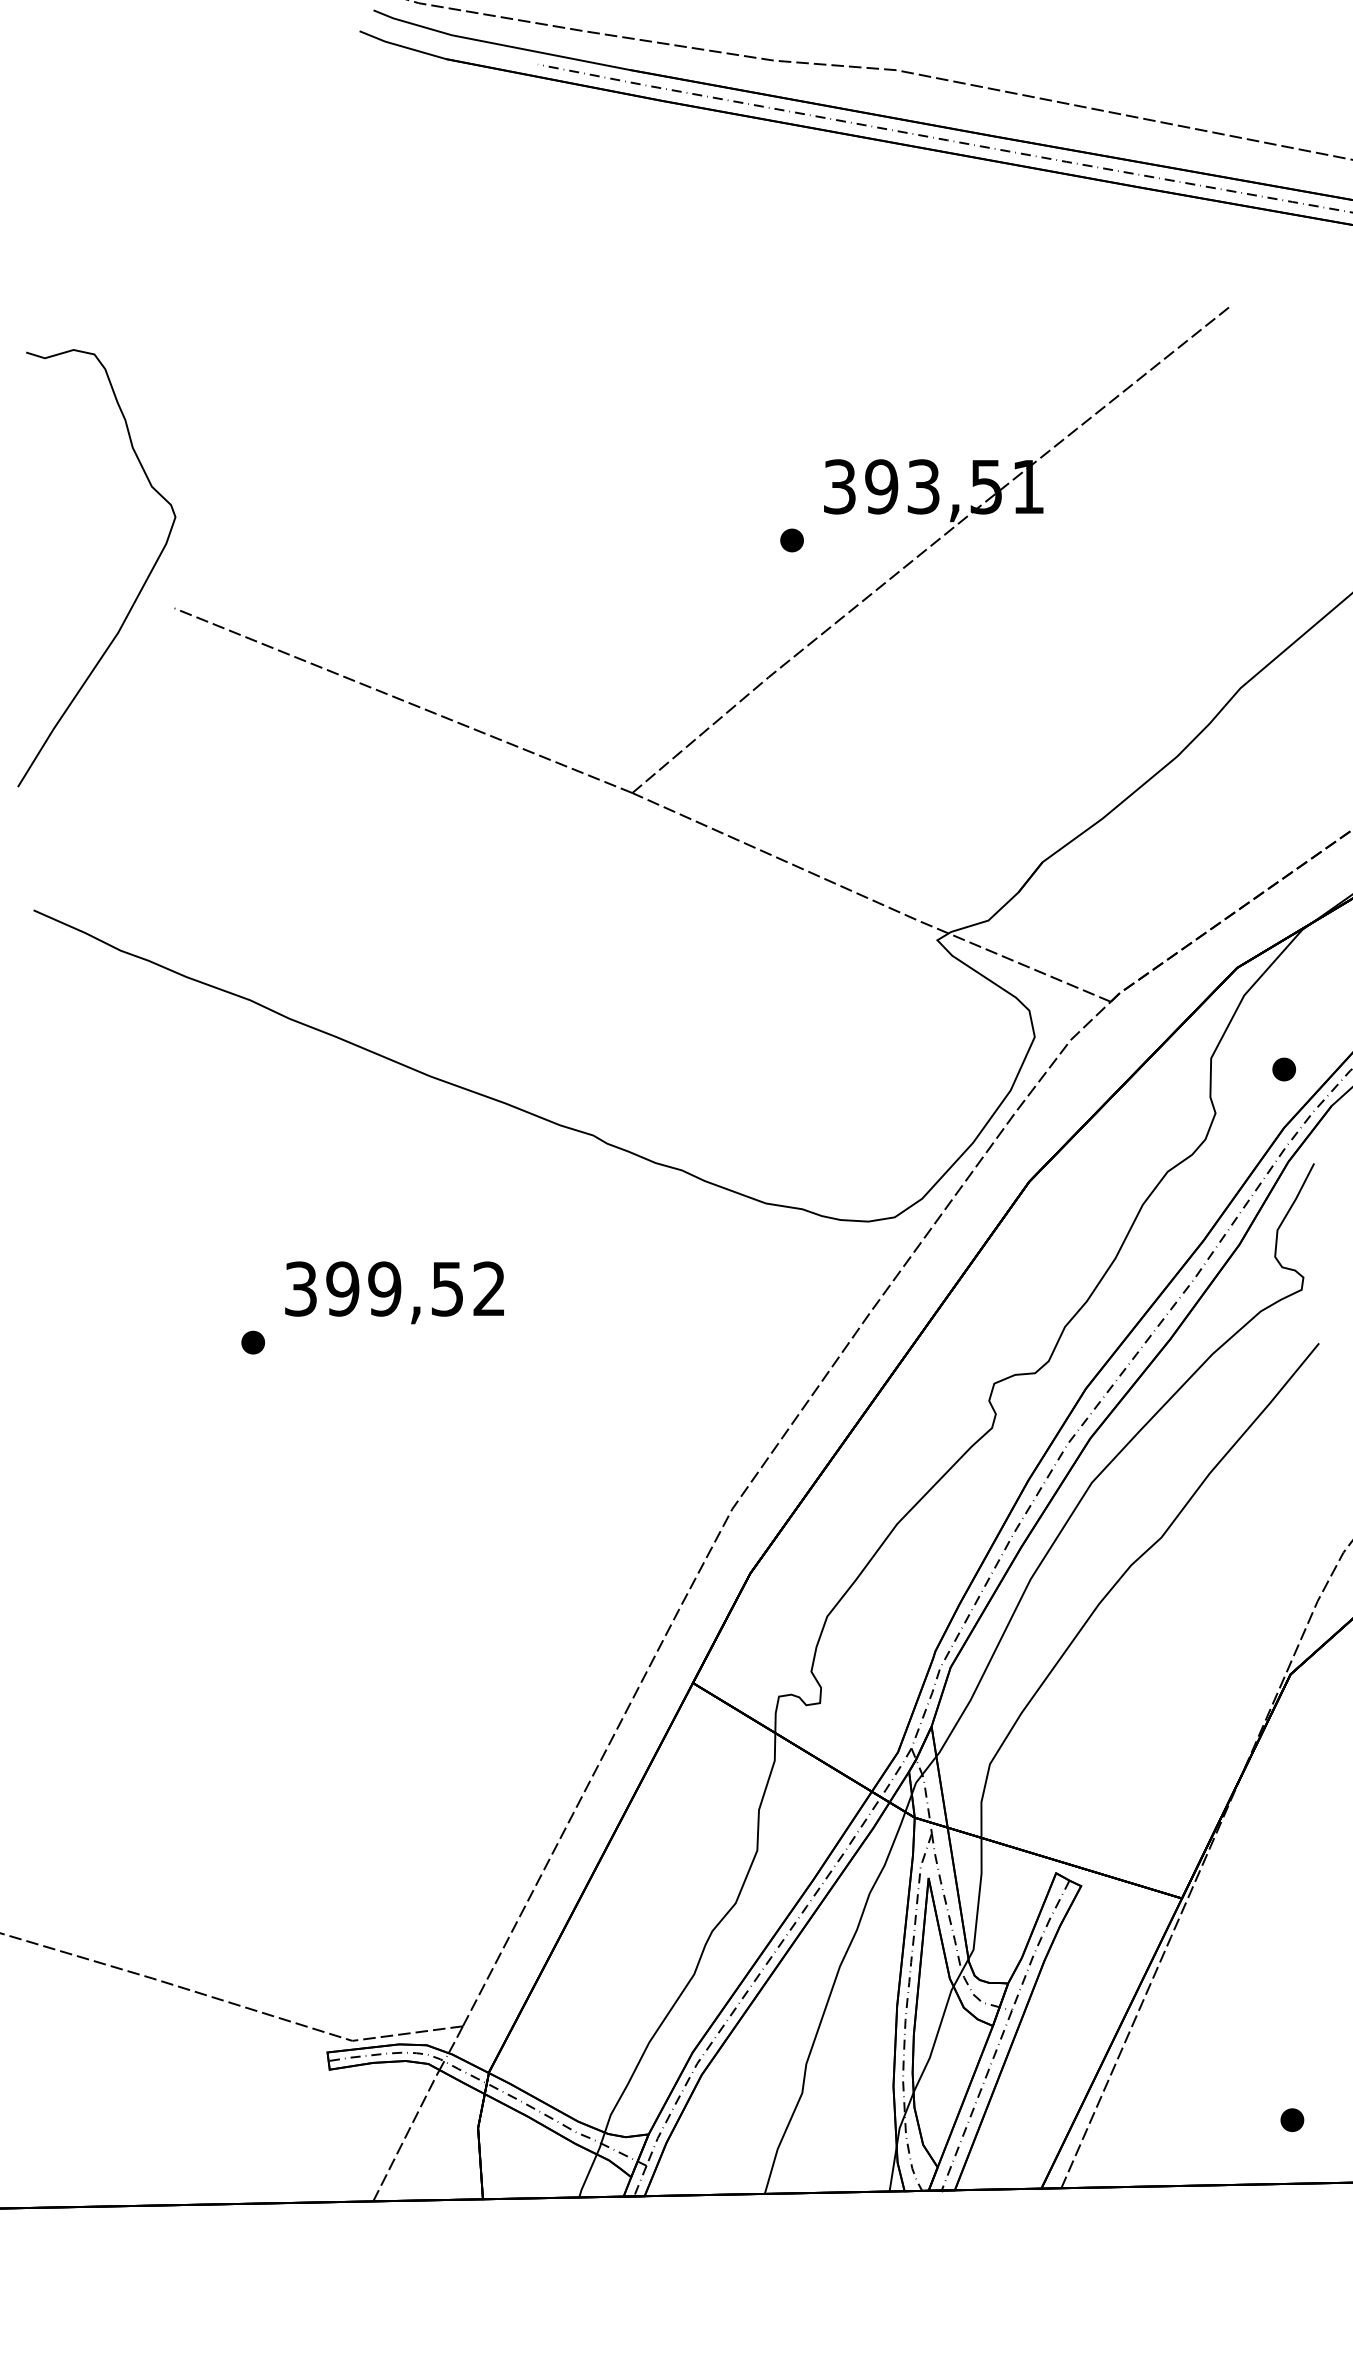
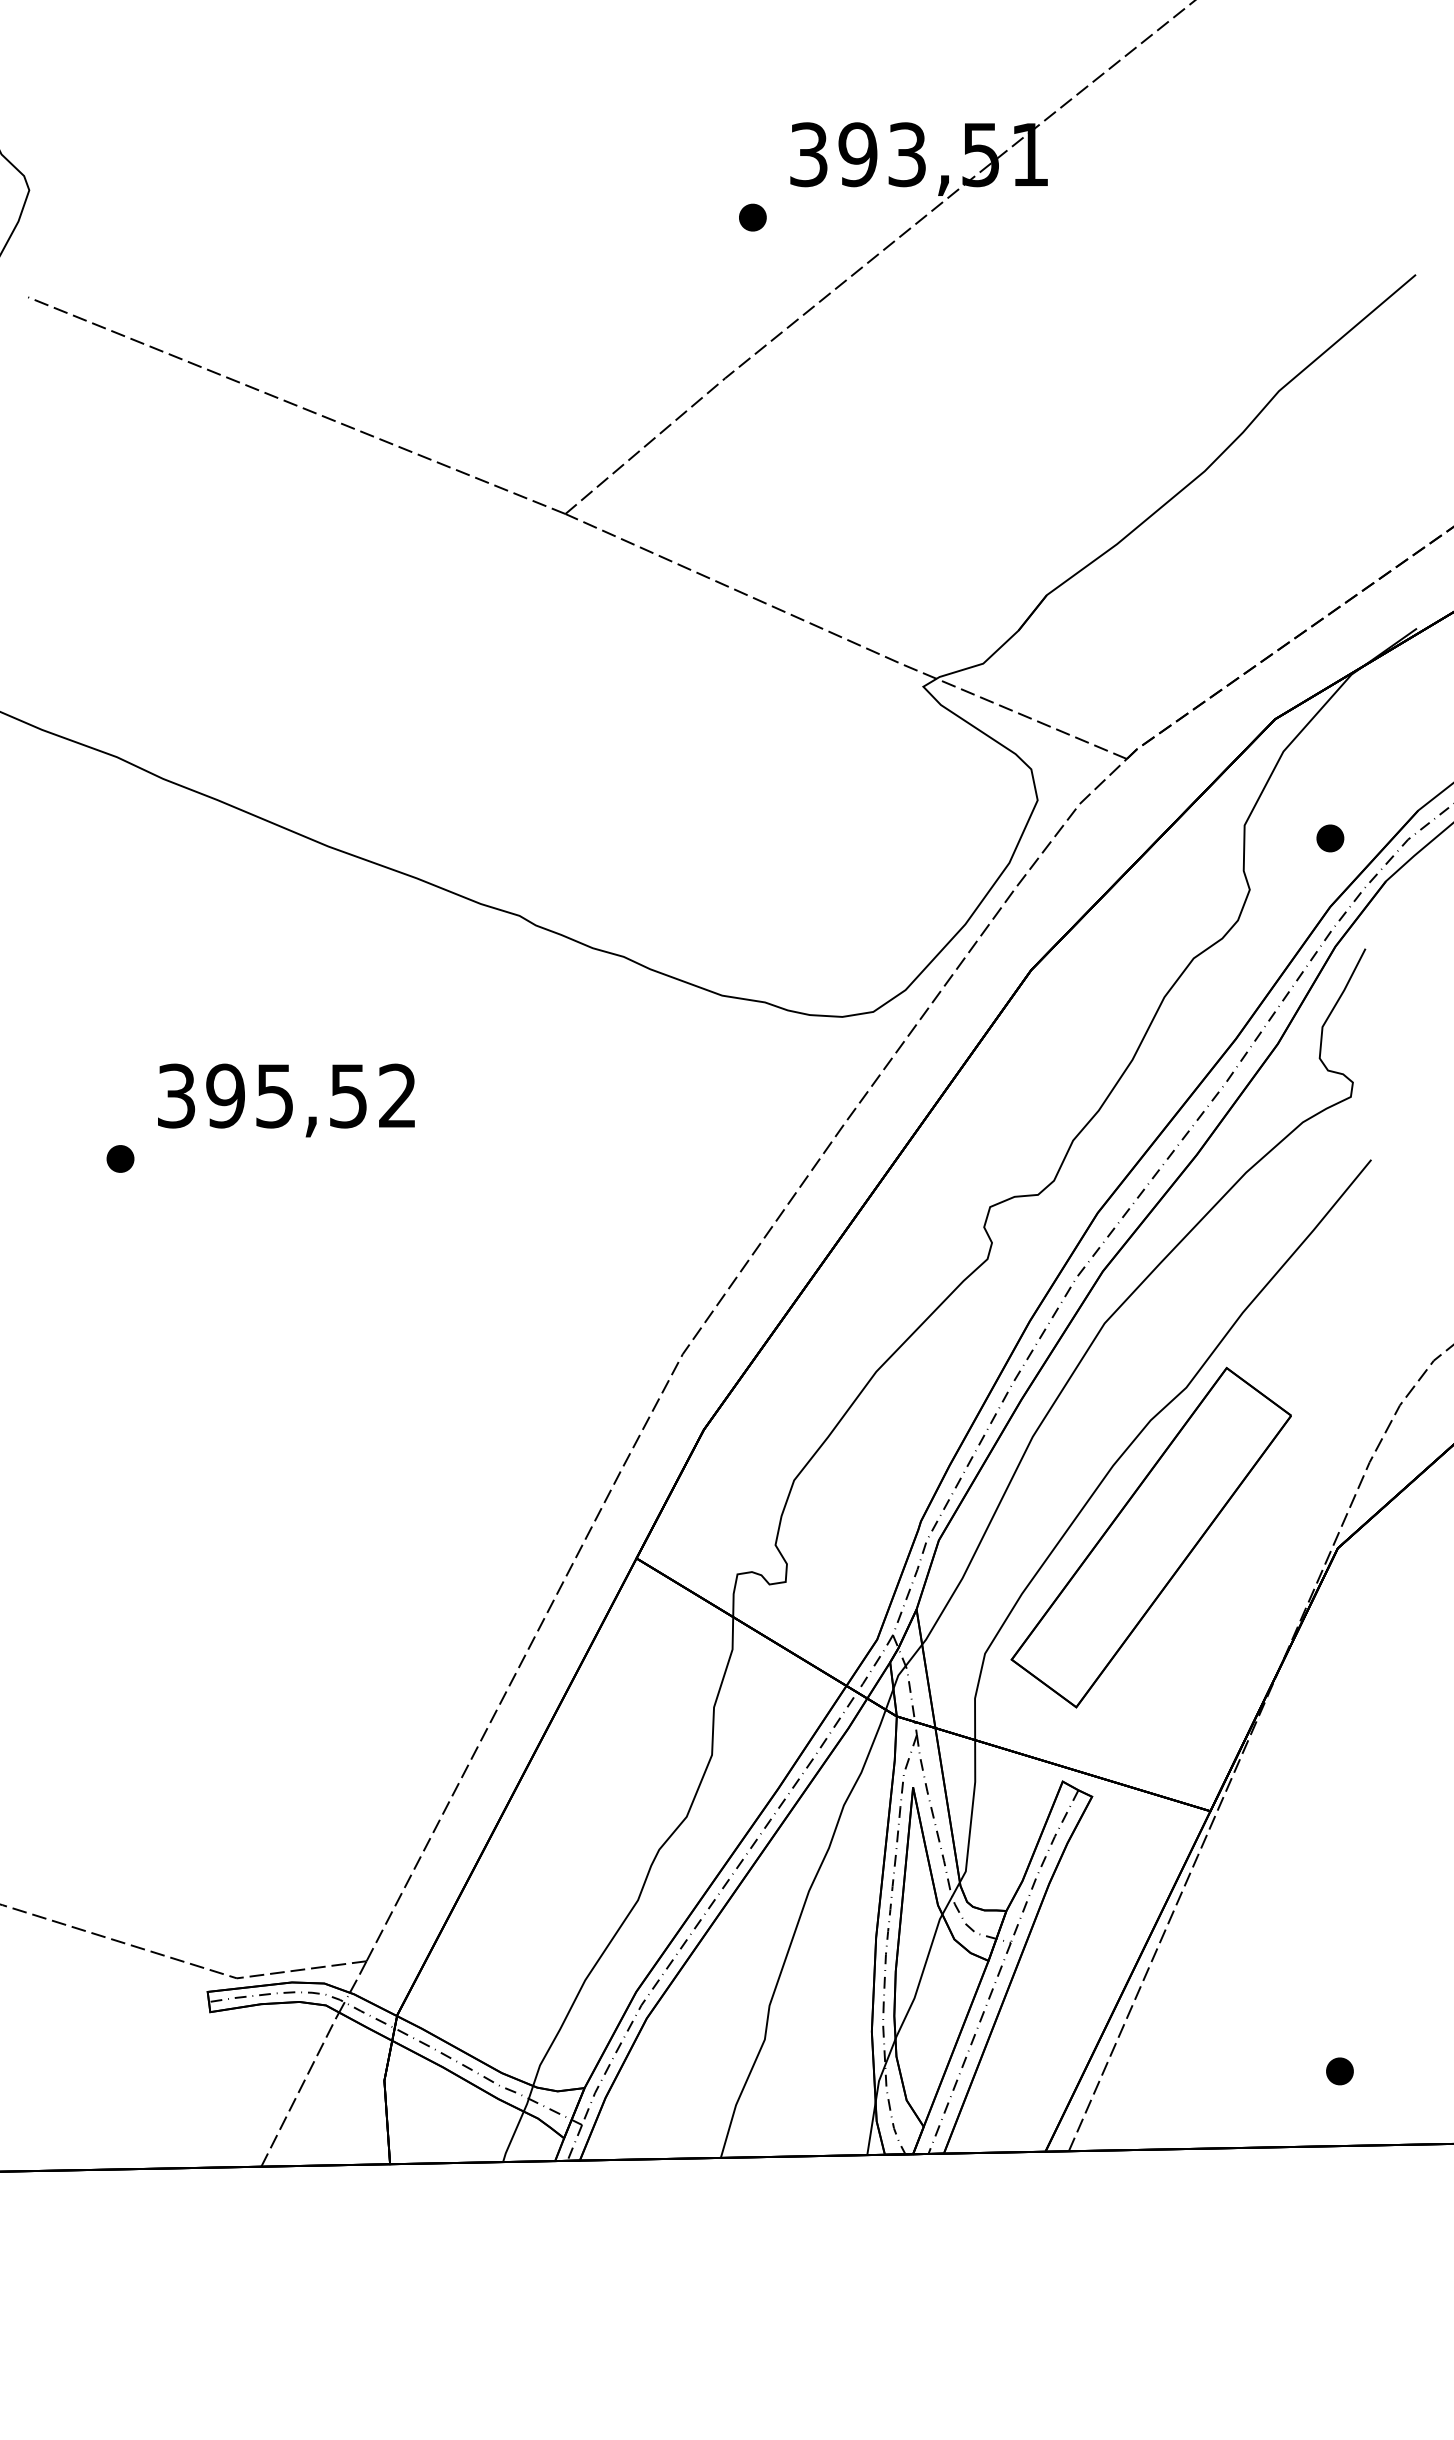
text: (384, 1288) -> (274, 1095), 399,52 -> 395,52
part: (1131, 1664) -> (1151, 1536), added

